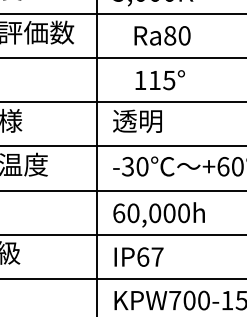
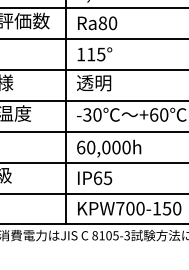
text: (162, 36) -> (97, 23), moved
text: (159, 80) -> (94, 54), moved
text: (156, 257) -> (107, 178), IP67 -> IP65

